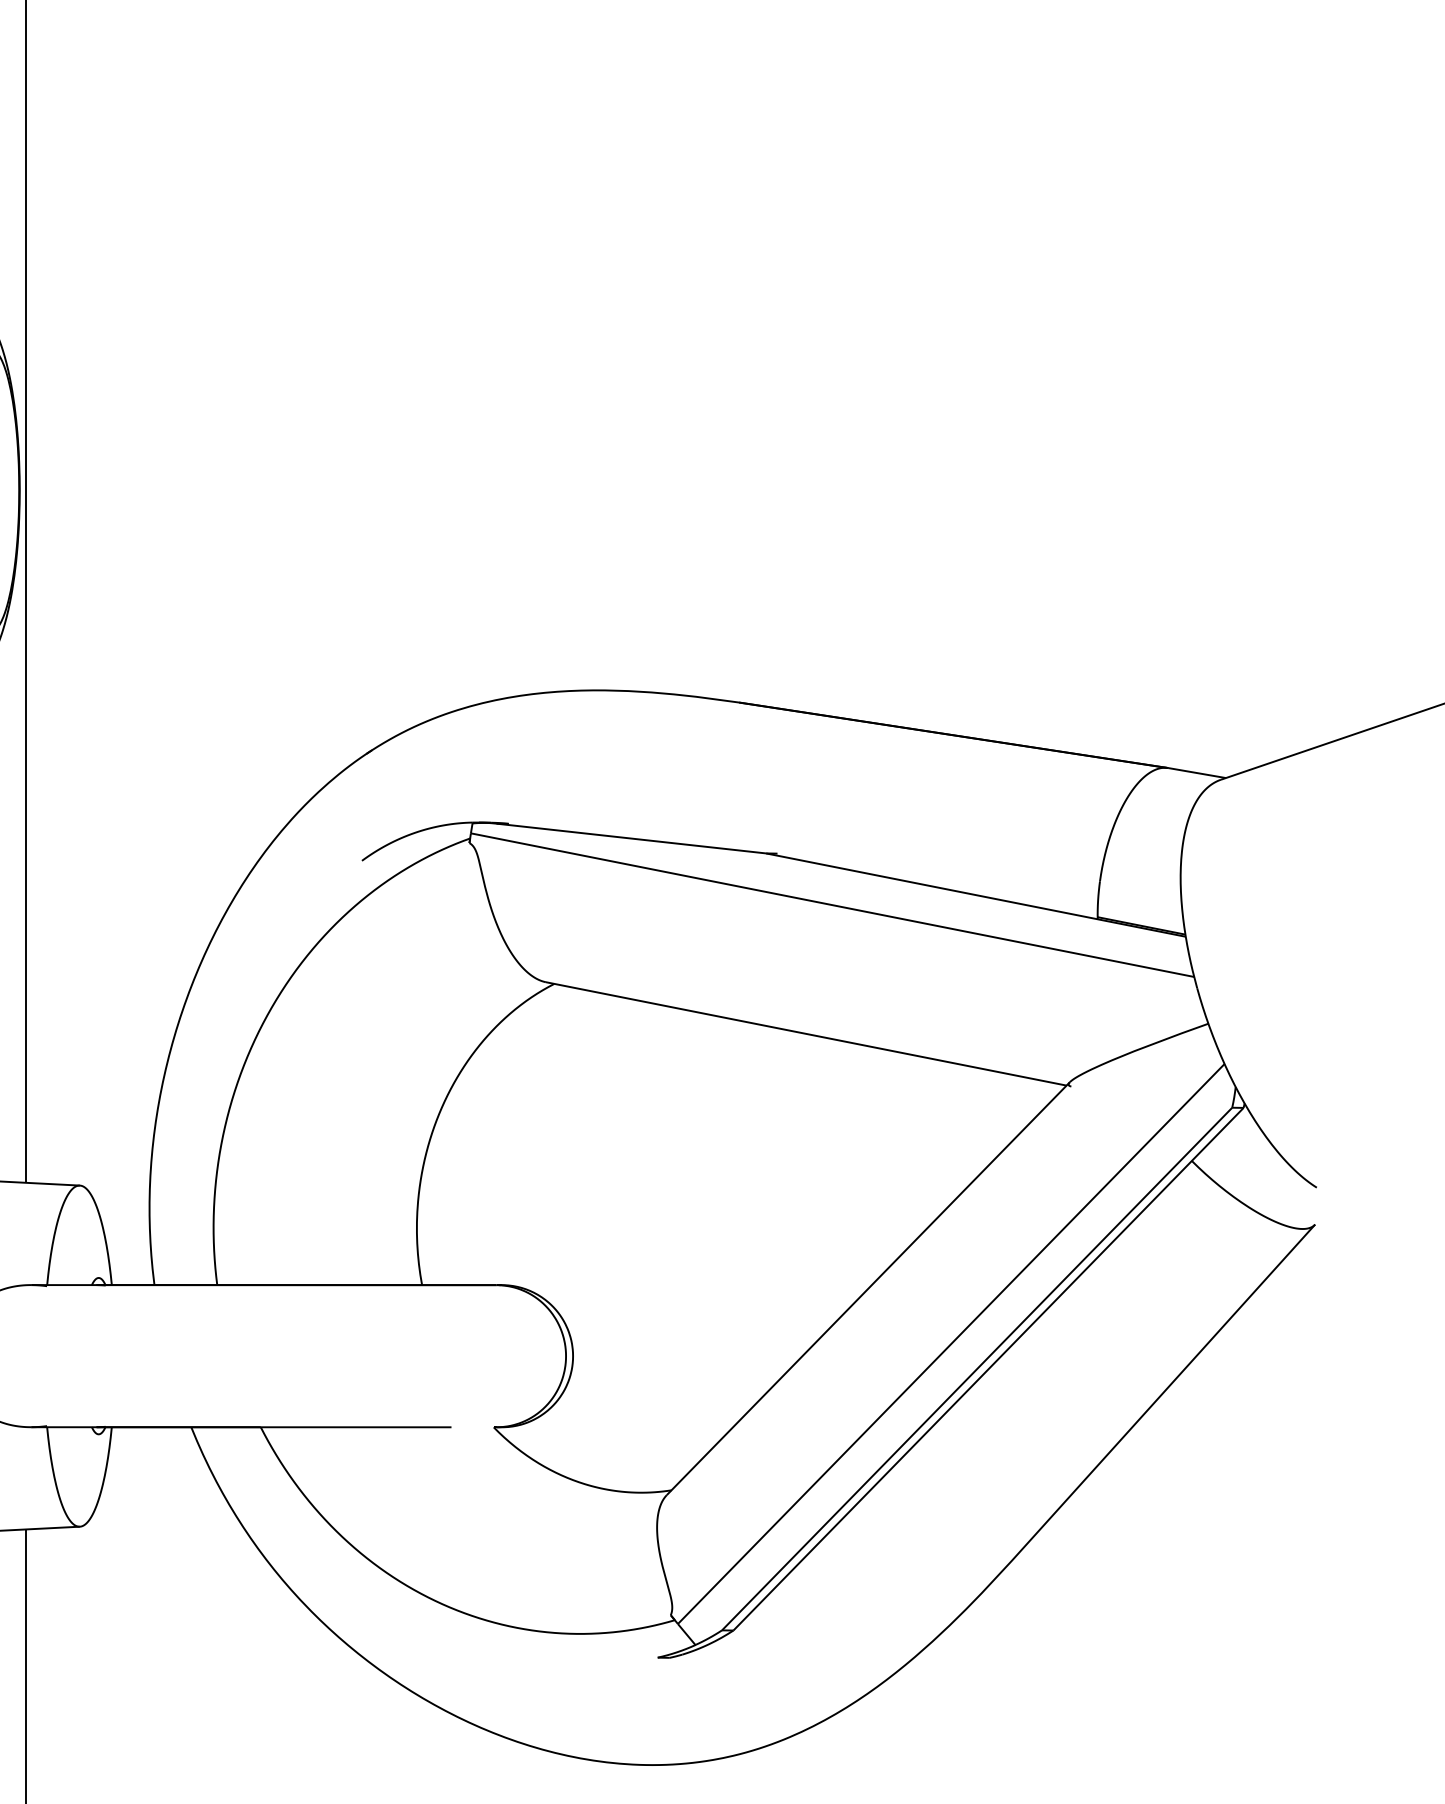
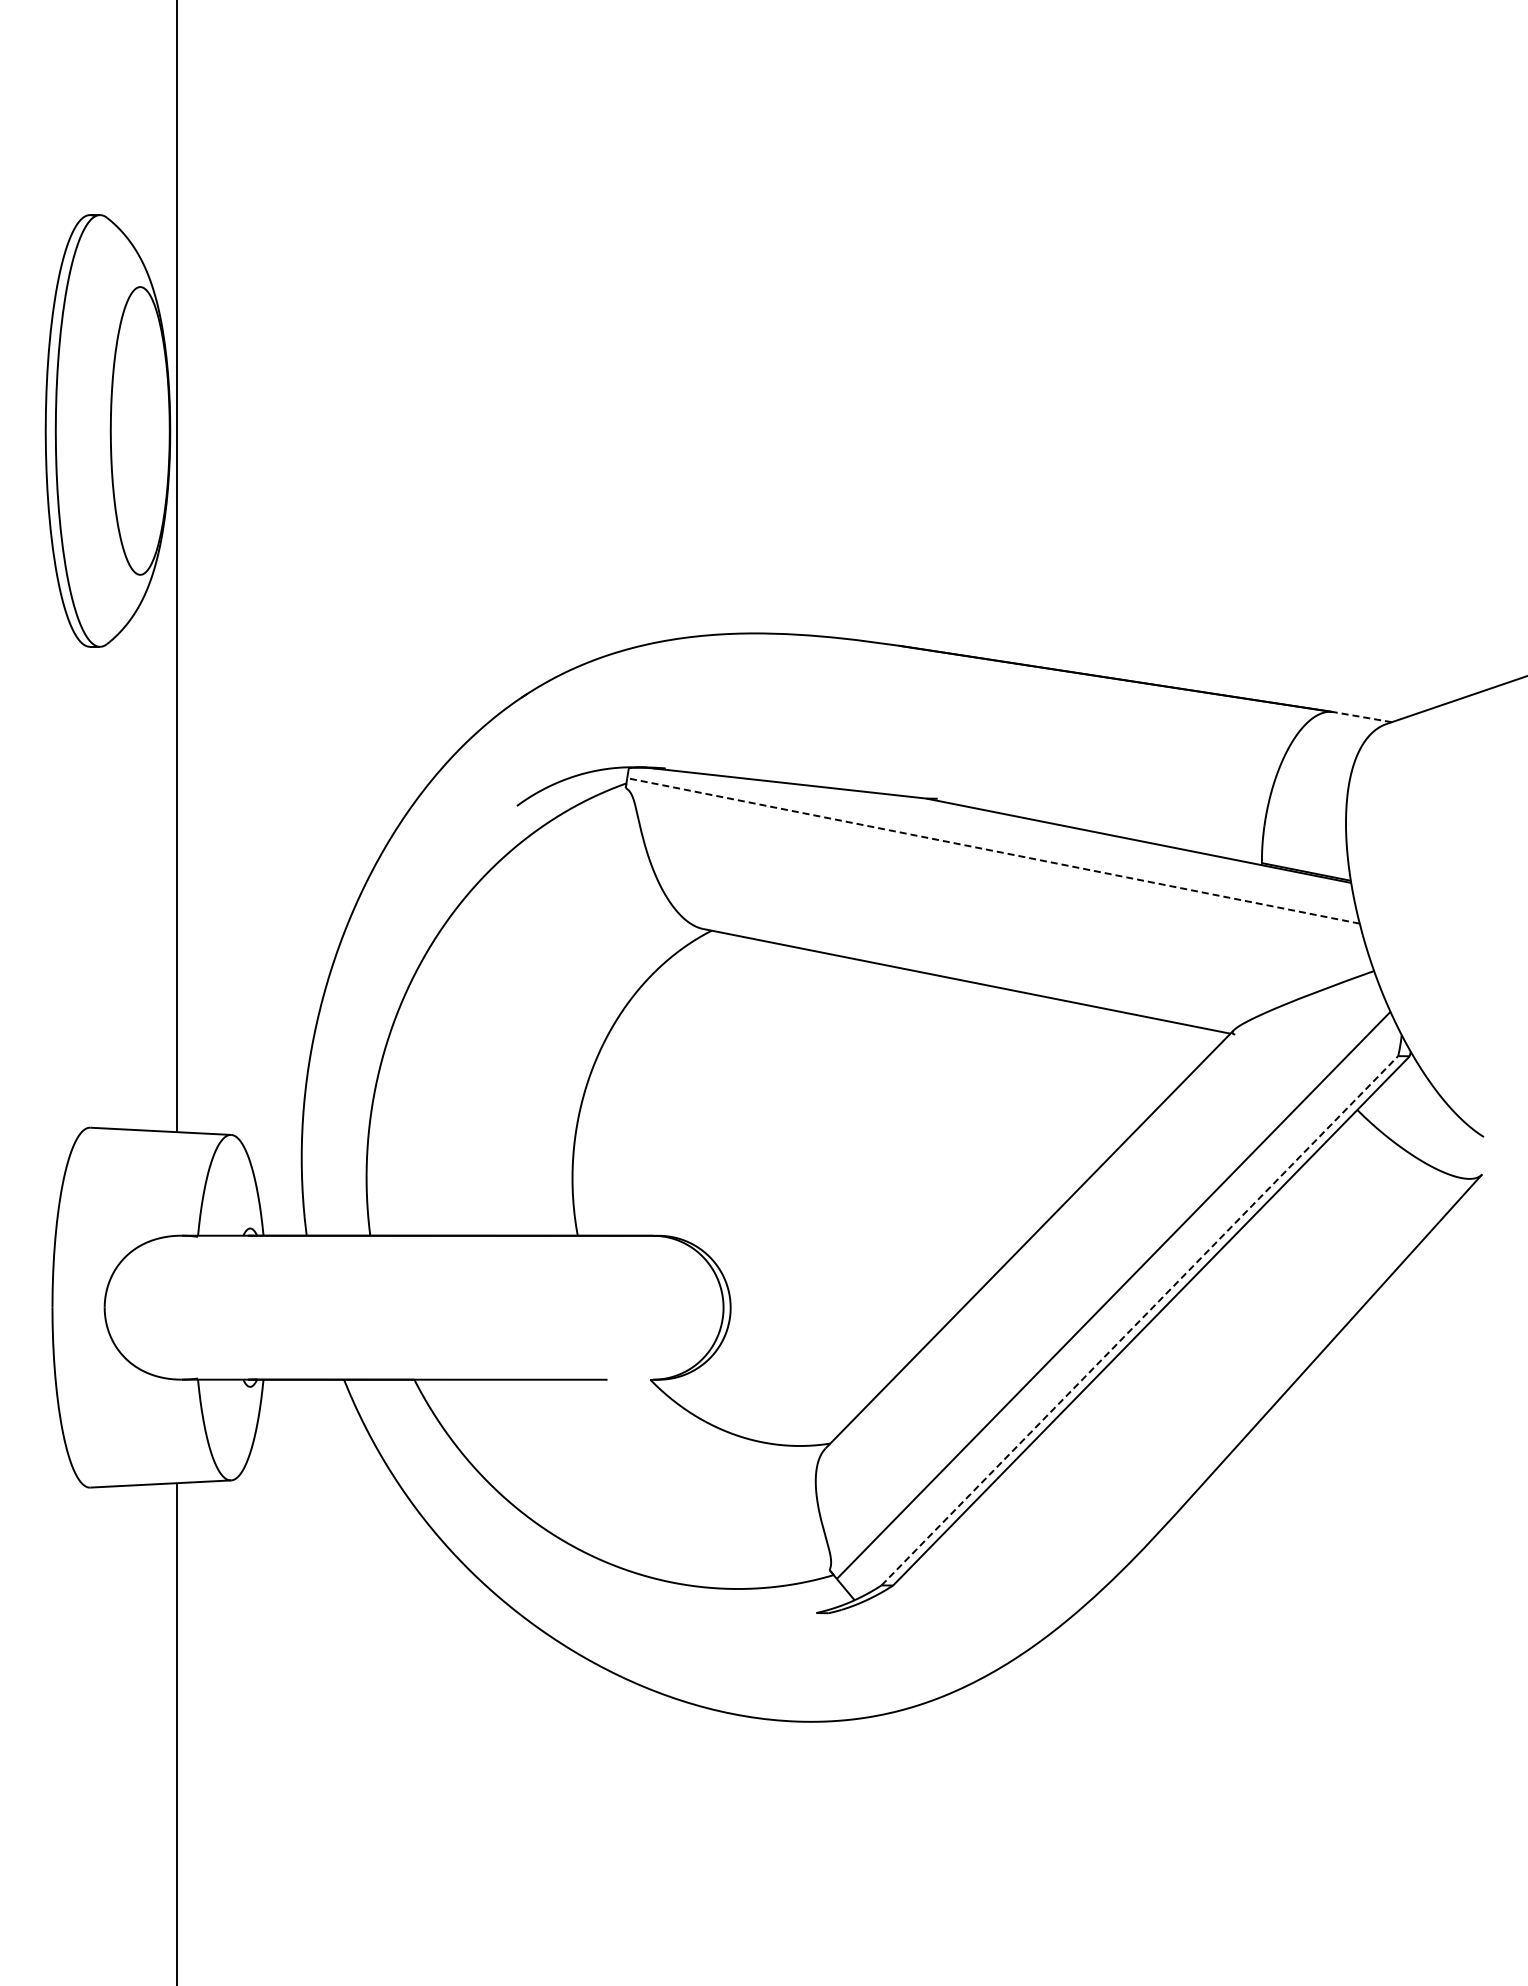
line: (1196, 773) -> (1362, 717), solid -> dashed
line: (831, 904) -> (992, 850), solid -> dashed
line: (976, 1368) -> (1139, 1320), solid -> dashed

